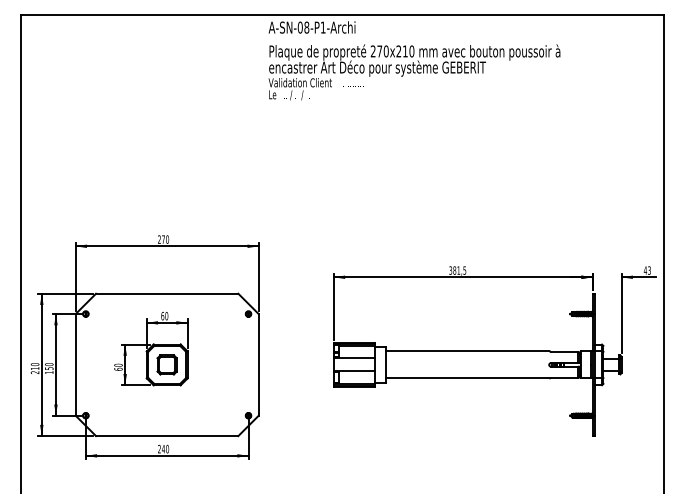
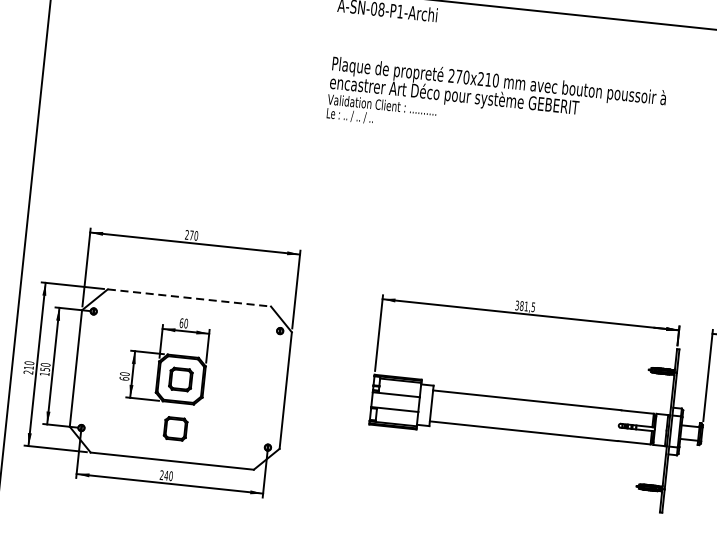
text: (414, 72) -> (496, 105), moved
line: (167, 293) -> (189, 297), solid -> dashed
part: (166, 407) -> (174, 428), added

